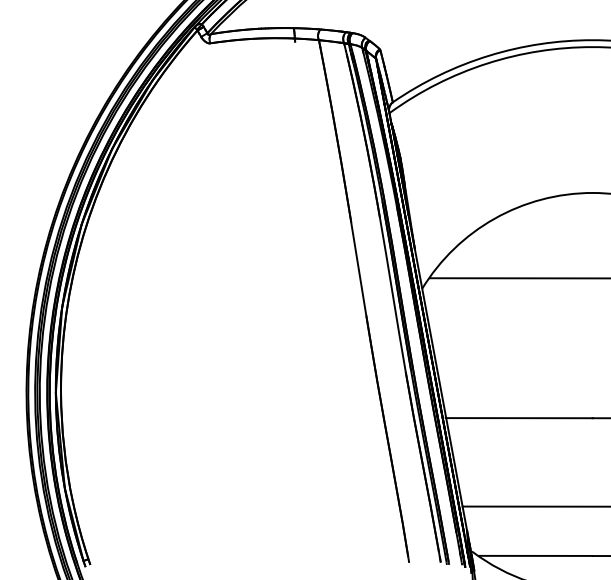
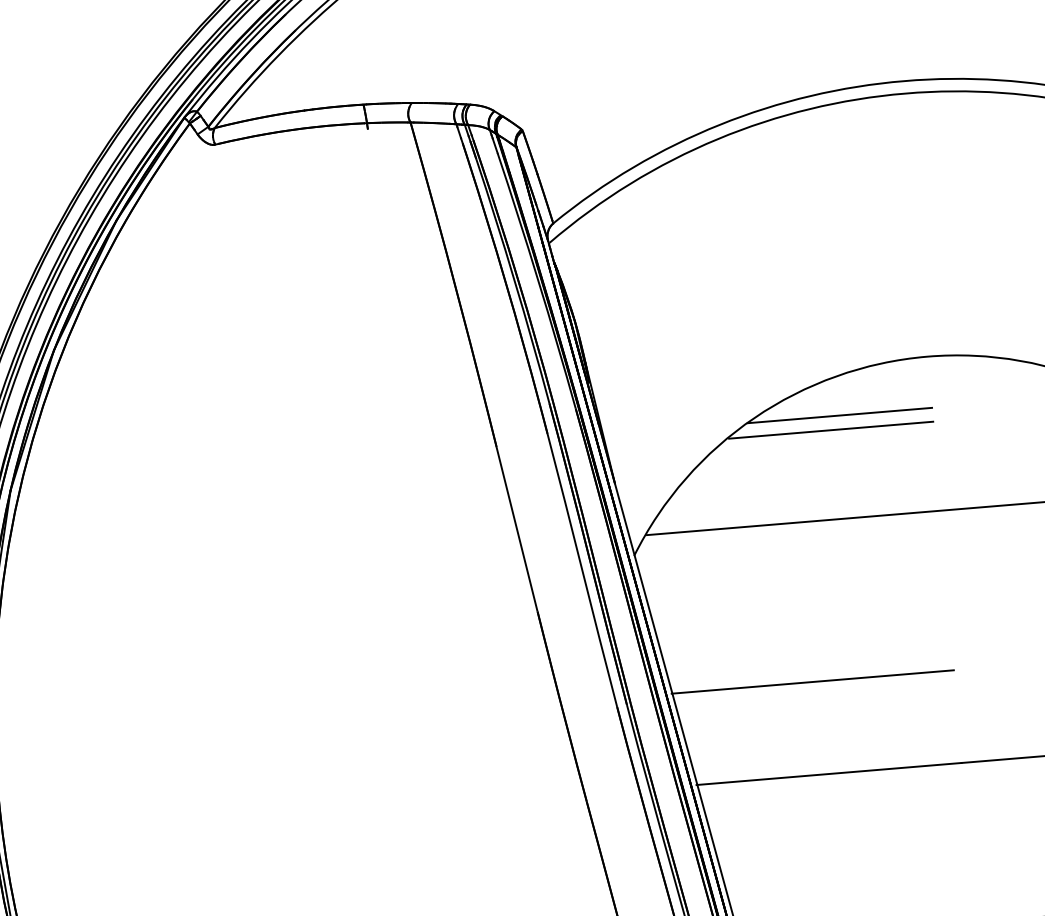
line: (541, 221) -> (839, 415), added
line: (535, 228) -> (829, 429), added
line: (514, 366) -> (812, 681), added

